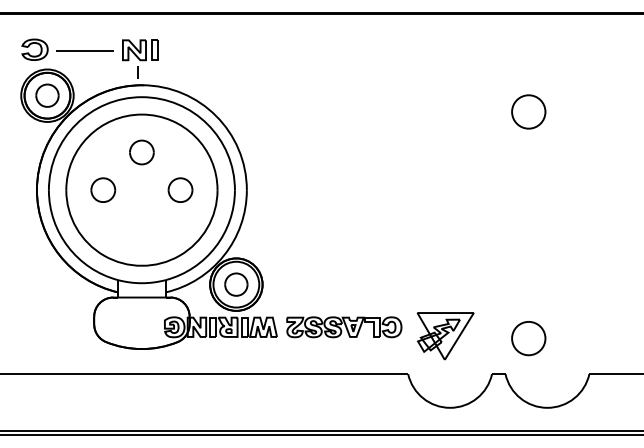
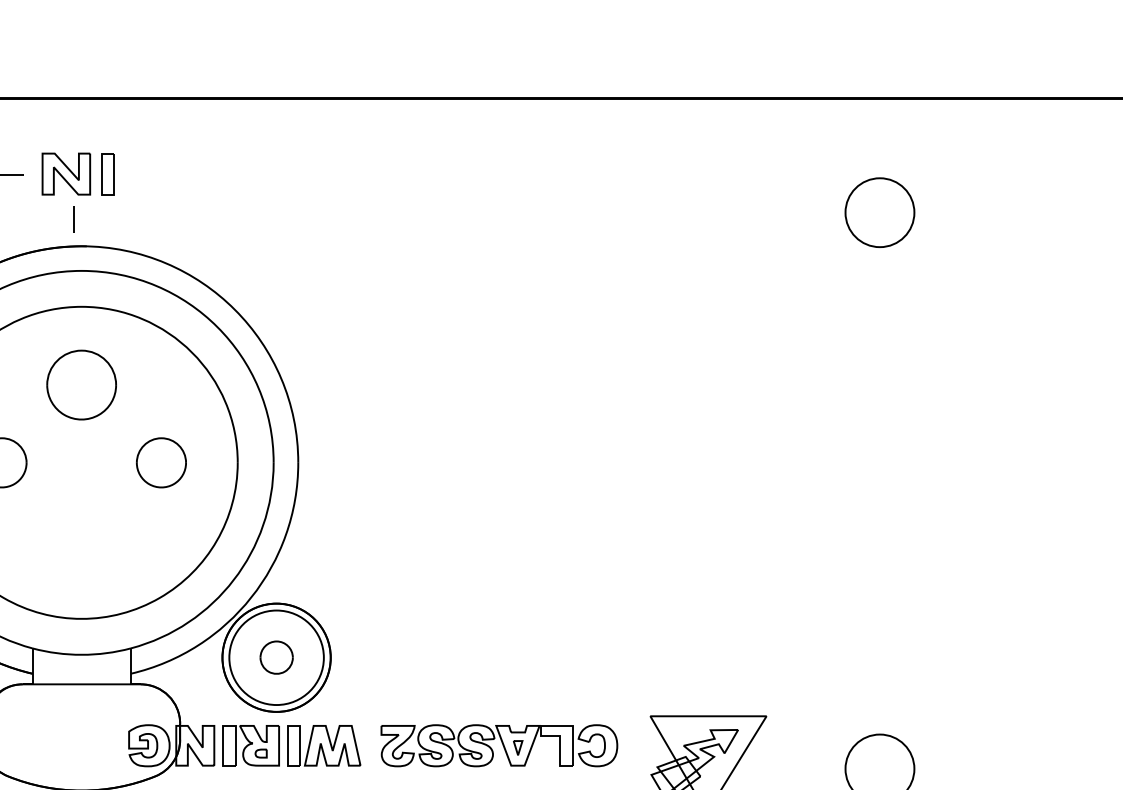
part: (528, 111) -> (879, 211), moved
part: (141, 152) -> (80, 385), size x1.4
part: (236, 284) -> (276, 657), size x0.7

